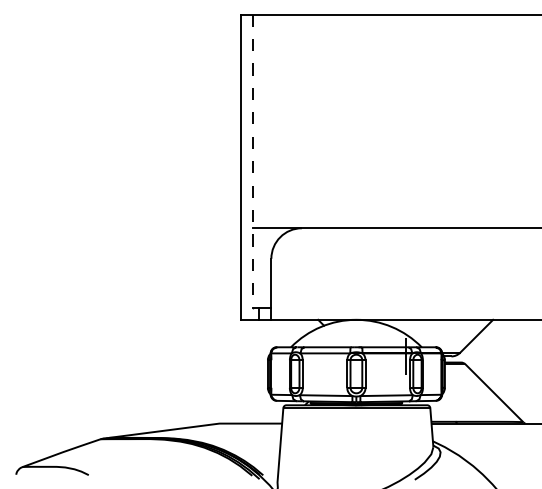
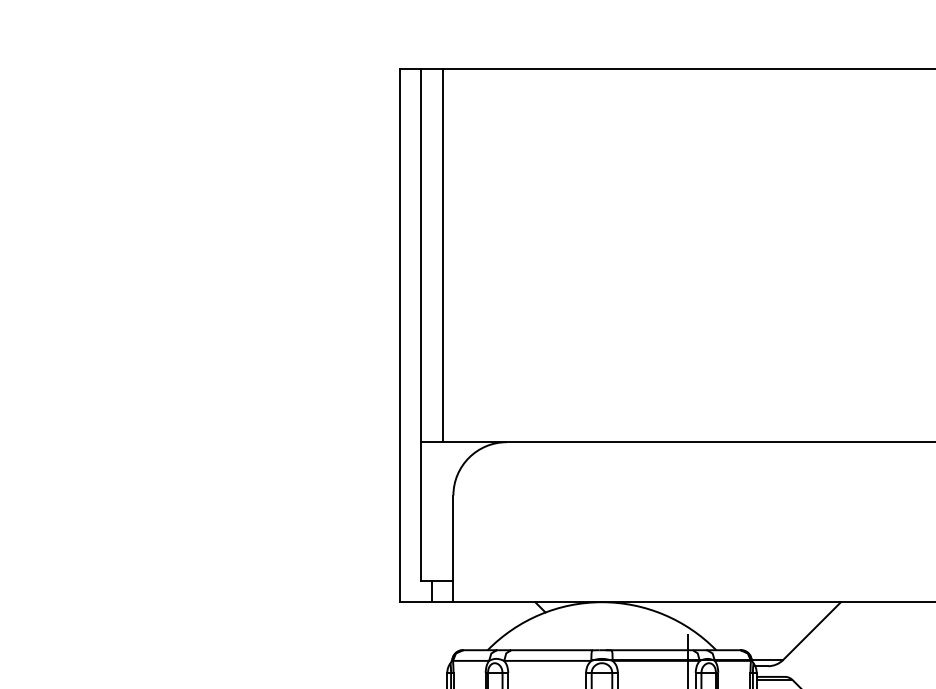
line: (265, 121) -> (443, 255), added
line: (253, 161) -> (422, 325), dashed -> solid

